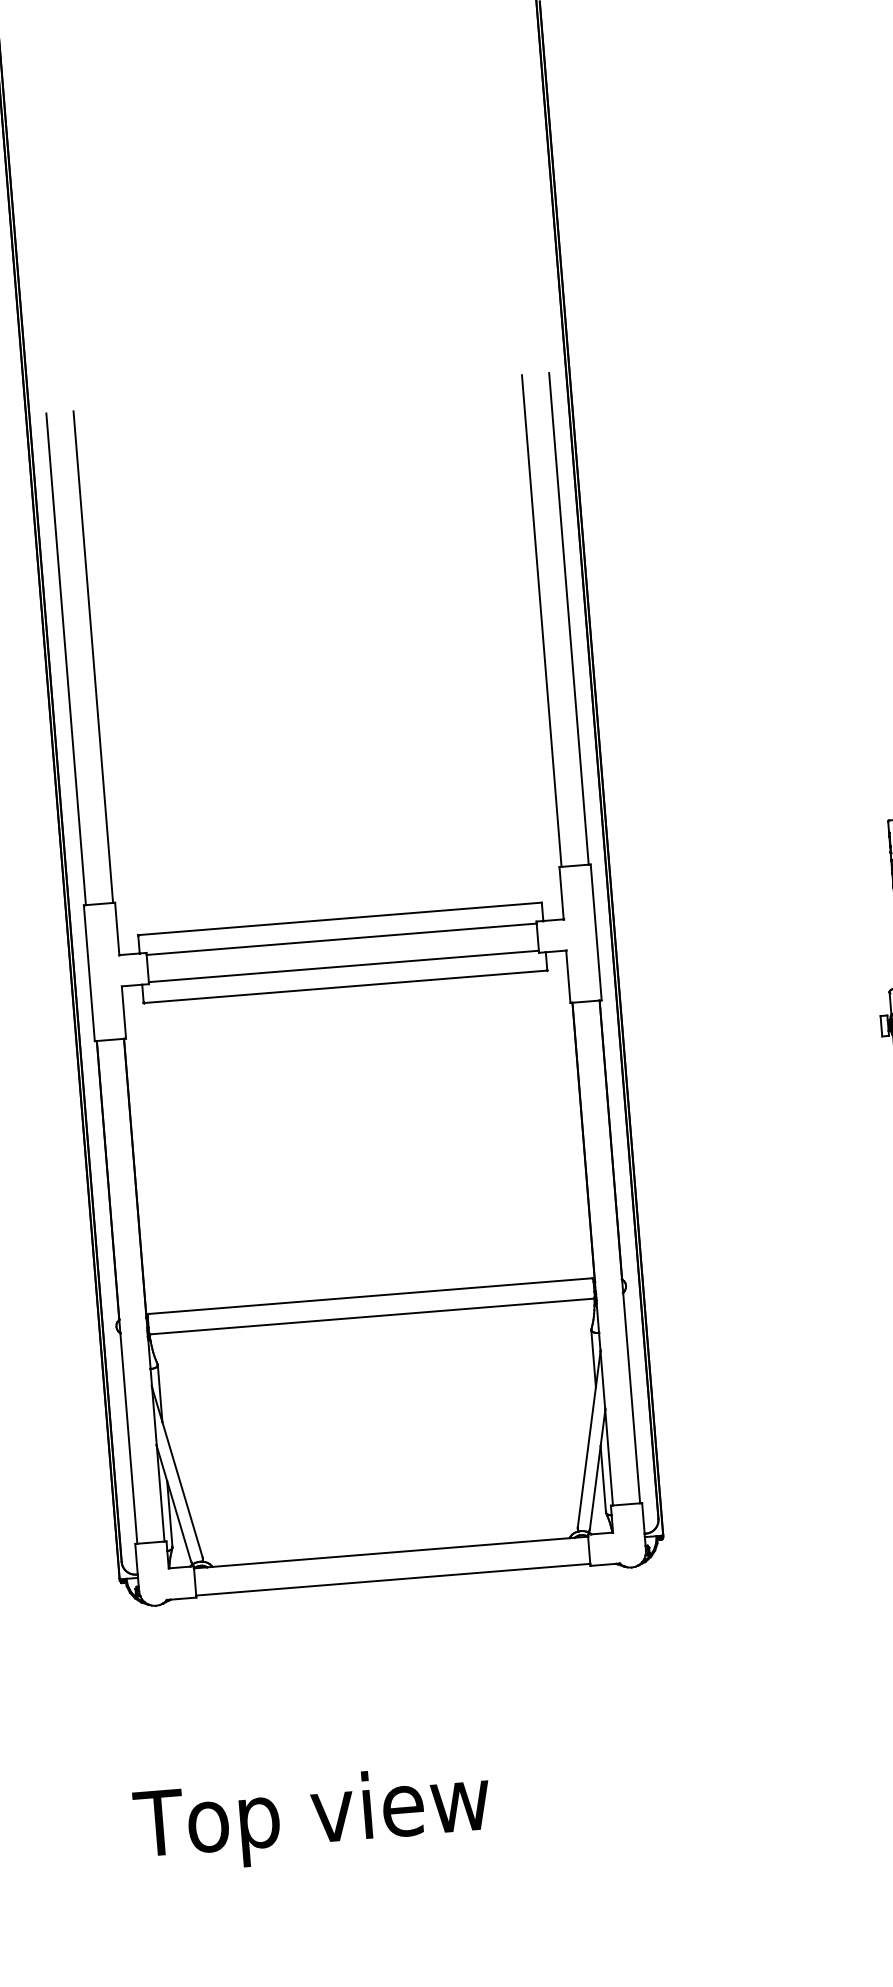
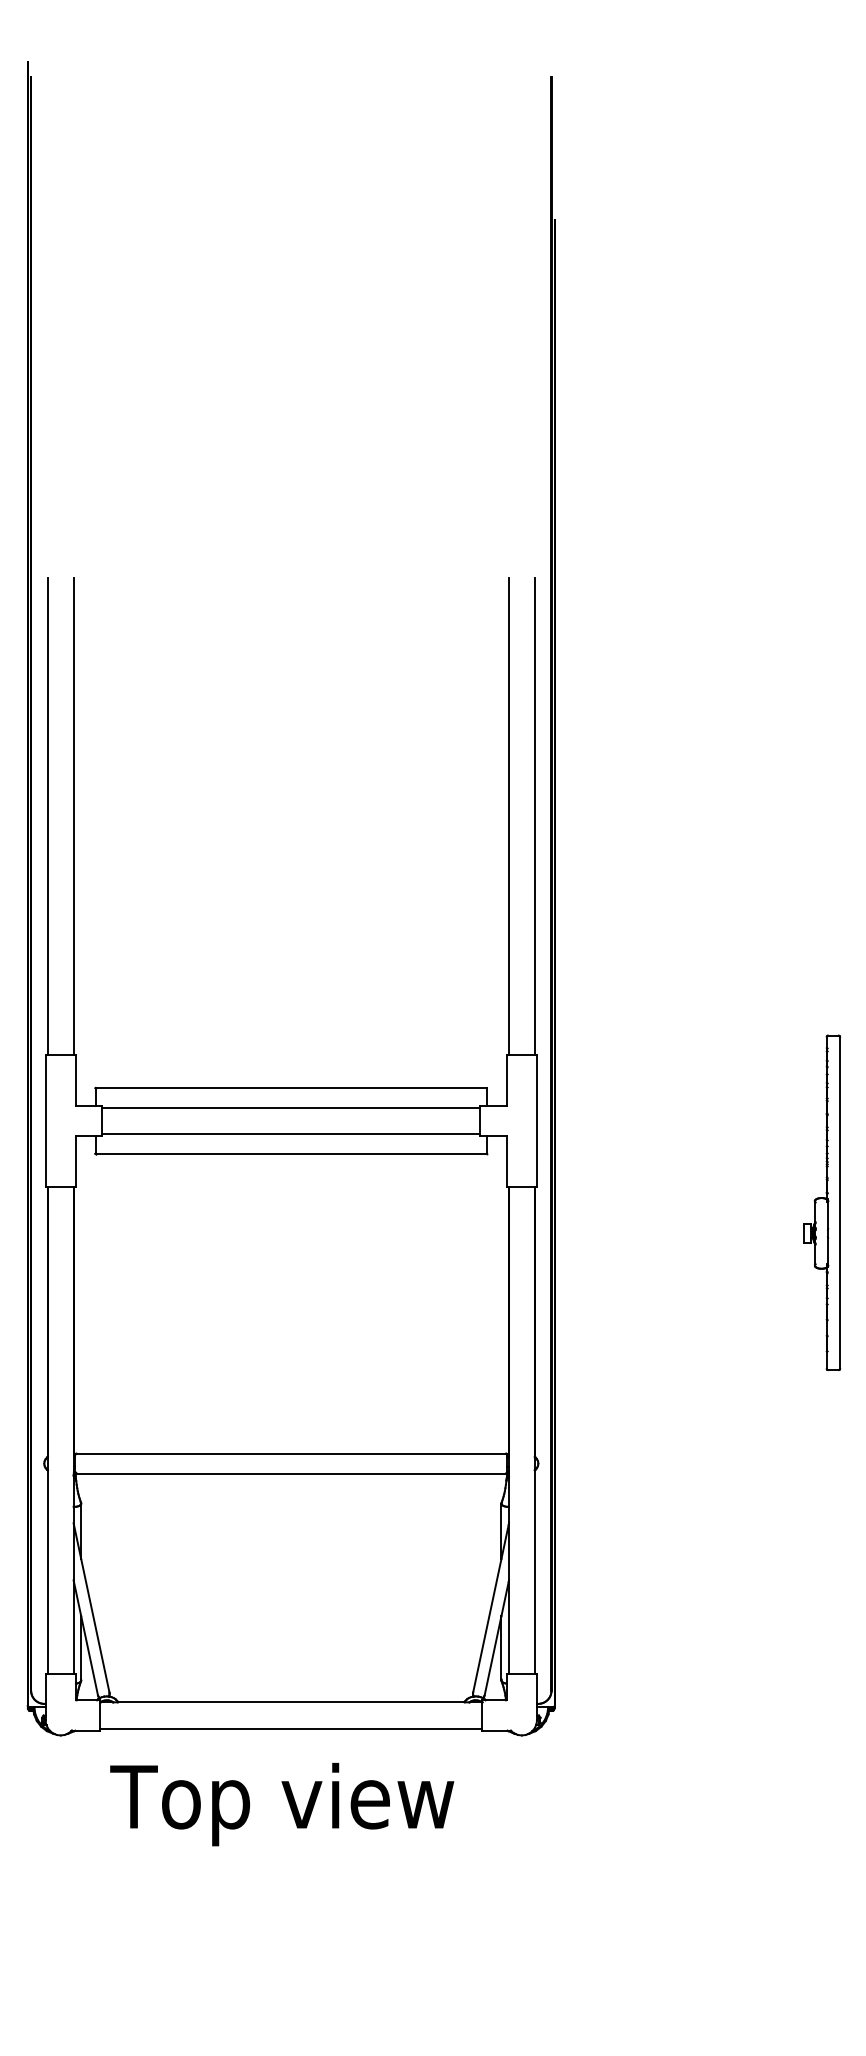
text: (312, 1818) -> (282, 1804), moved

